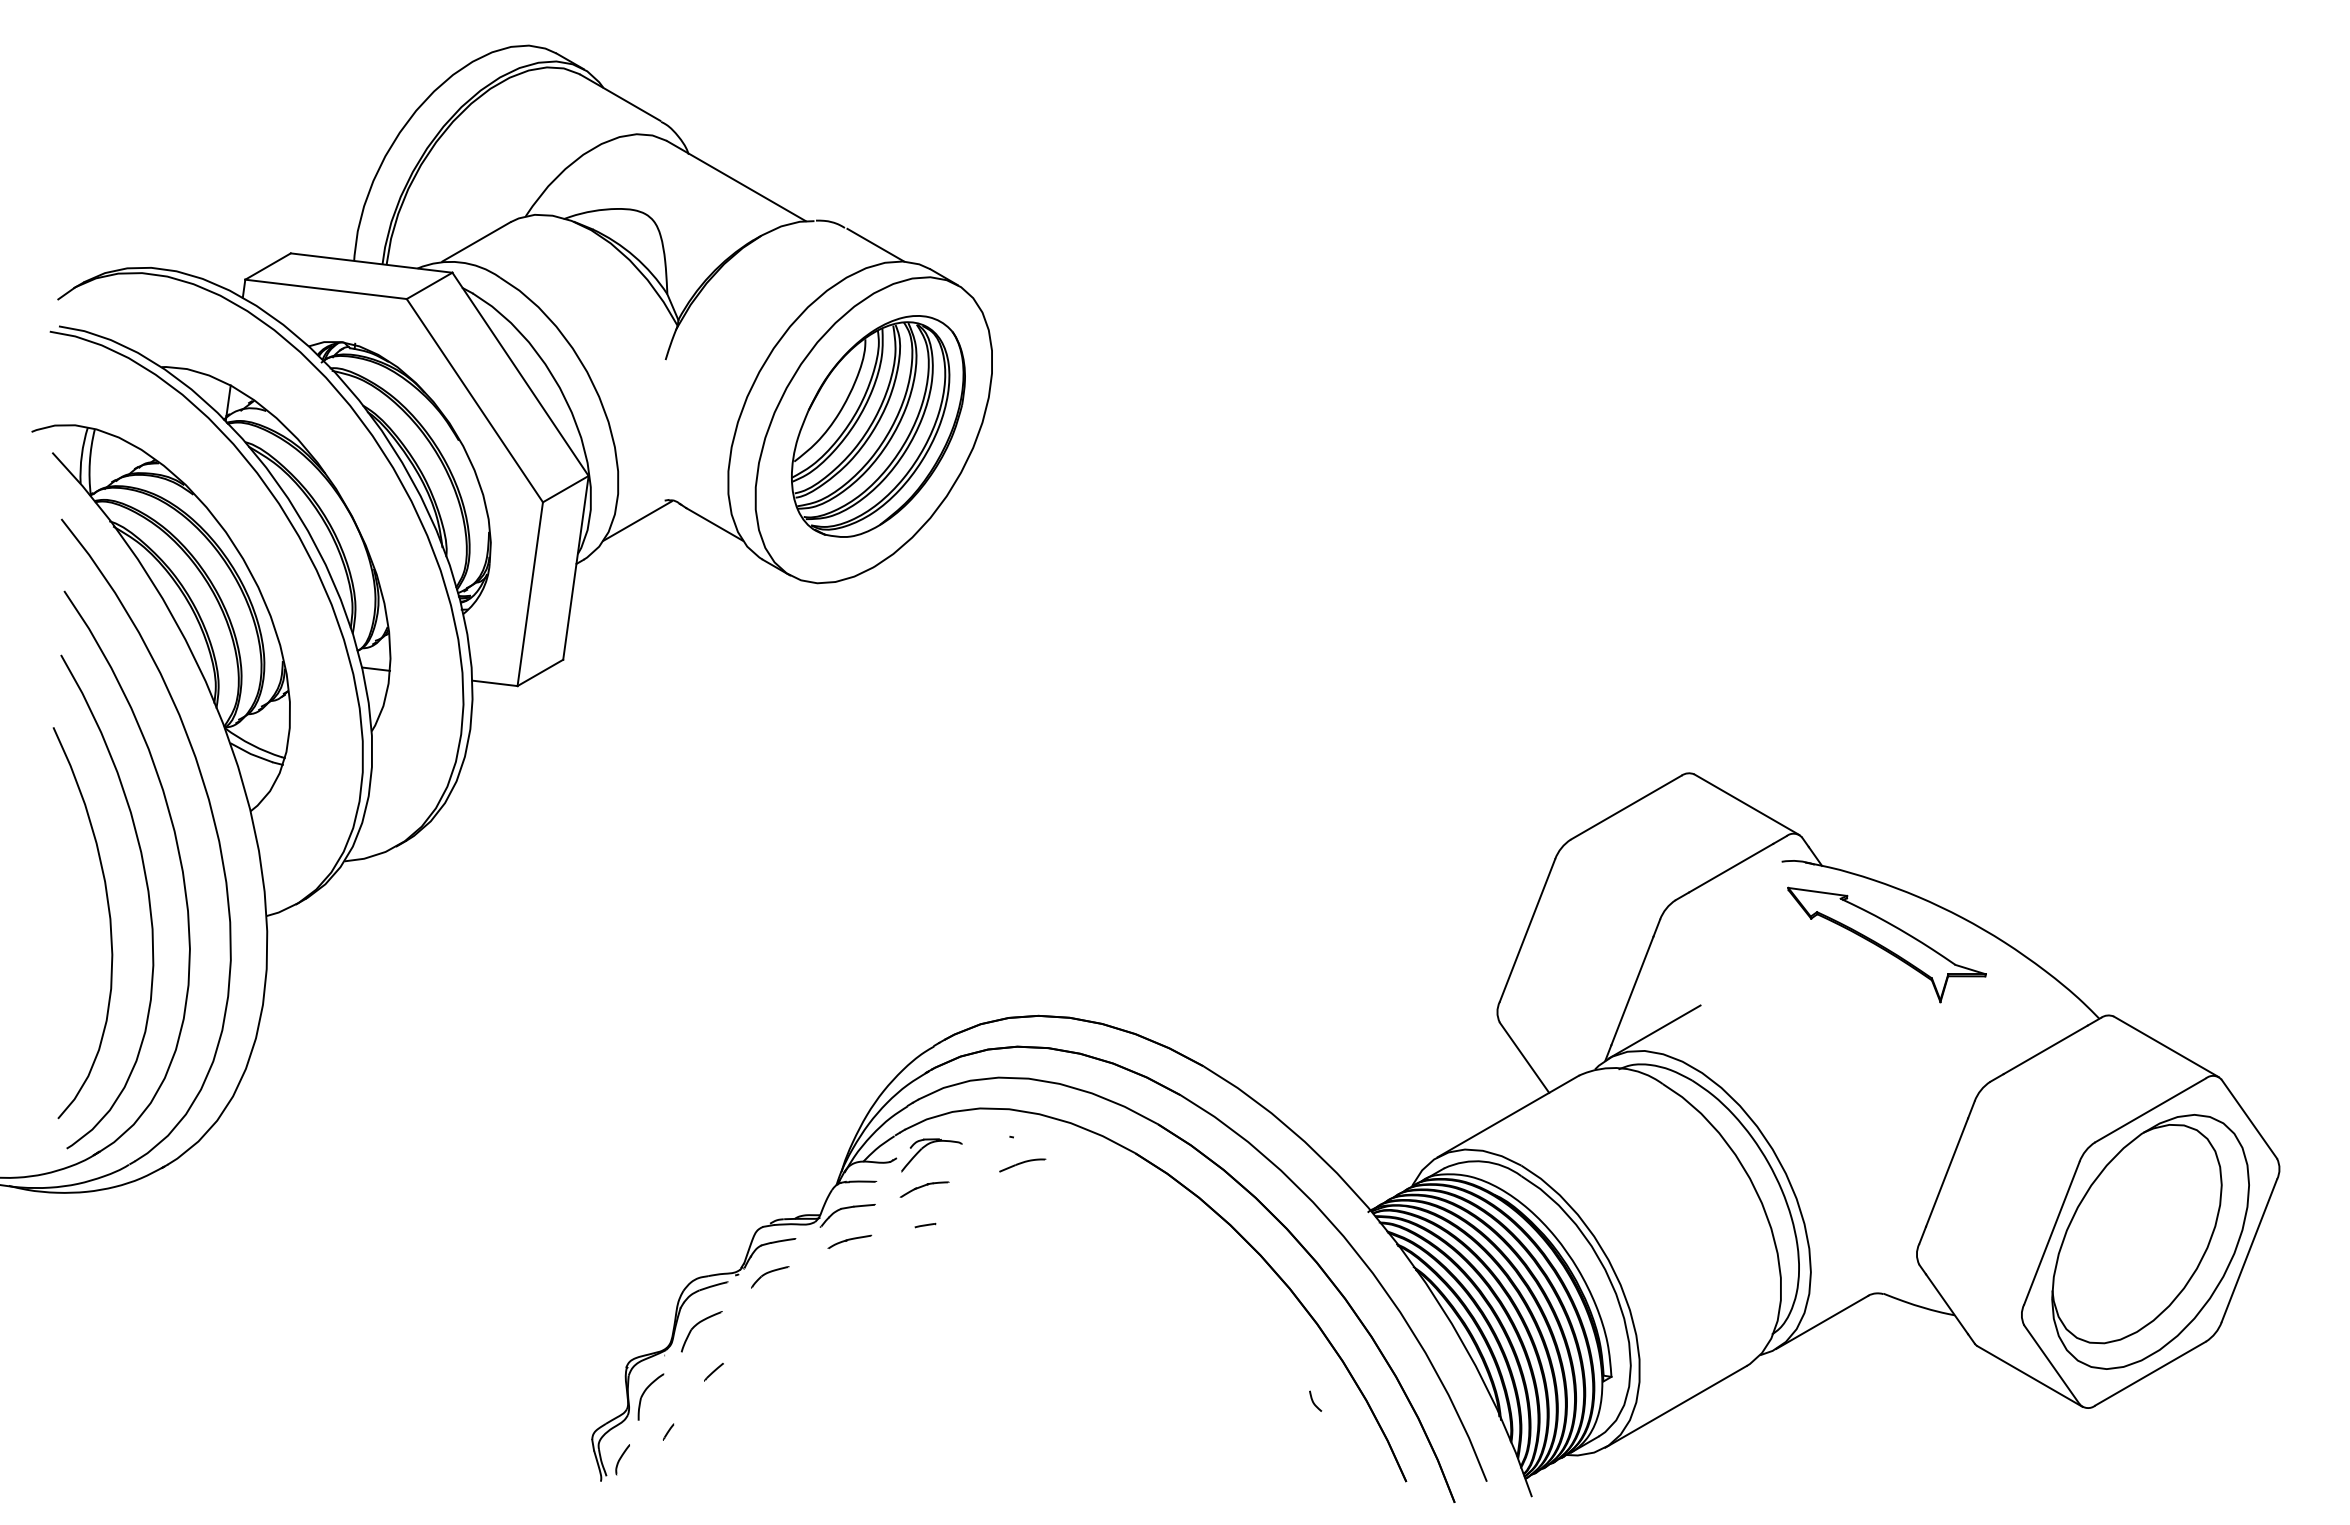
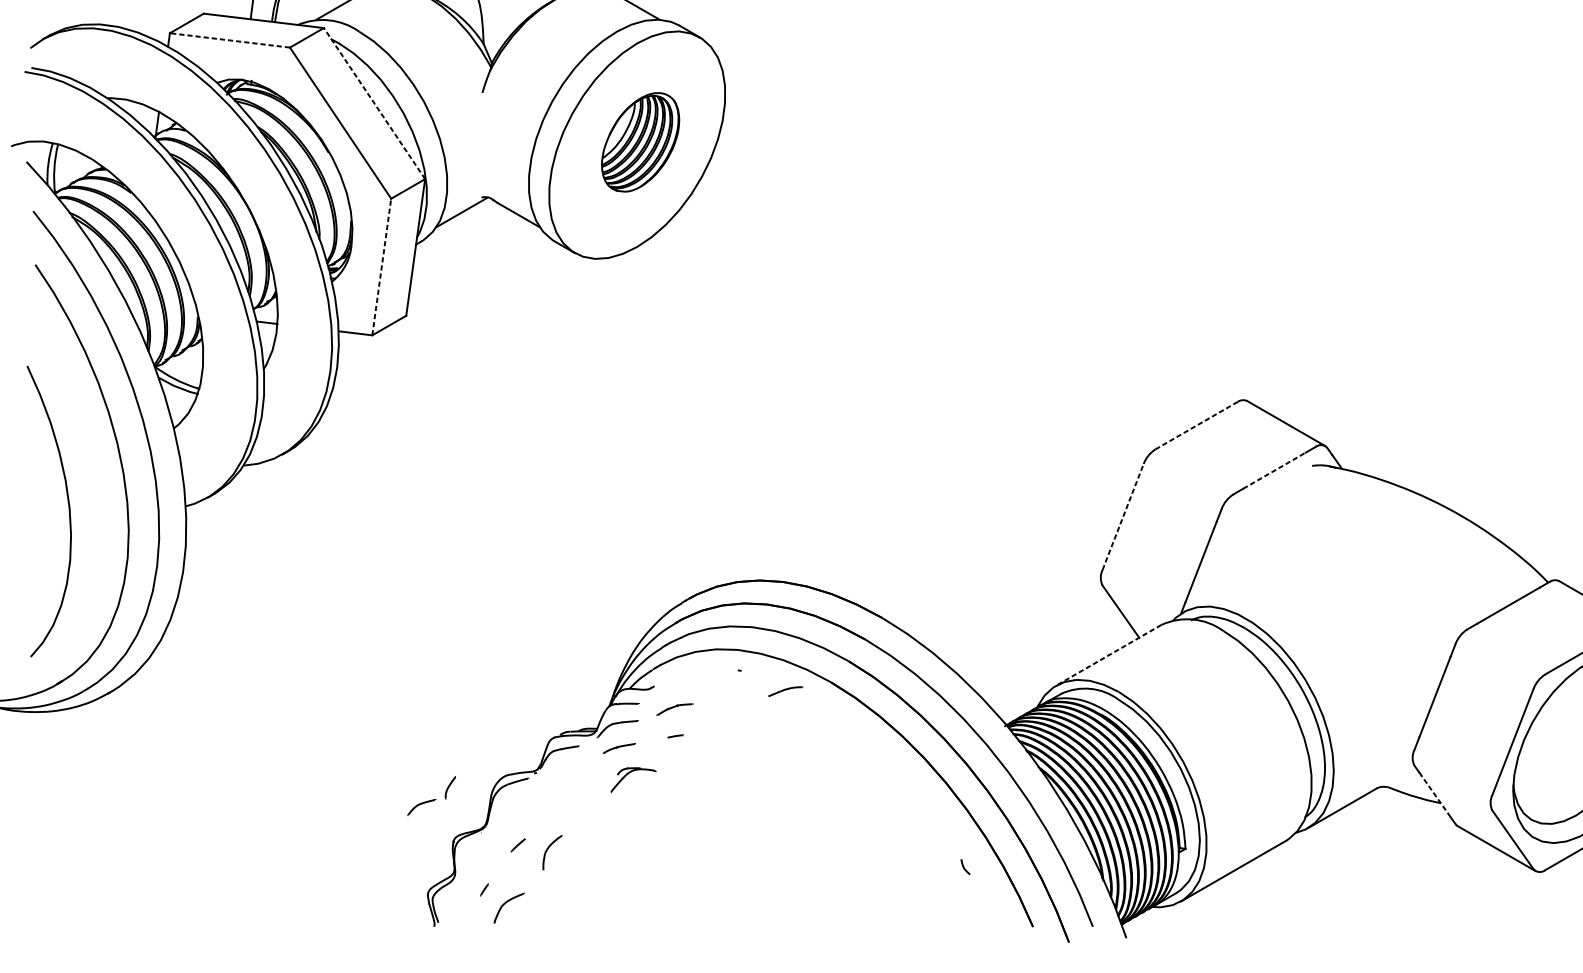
line: (325, 289) -> (229, 40), solid -> dashed
line: (520, 373) -> (374, 102), solid -> dashed
part: (878, 426) -> (640, 142), size x0.6
line: (530, 594) -> (381, 267), solid -> dashed
line: (1626, 807) -> (1196, 425), solid -> dashed
line: (1731, 868) -> (1274, 470), solid -> dashed
curve: (147, 894) -> (97, 490), removed
line: (1527, 929) -> (1123, 516), solid -> dashed
part: (1886, 944) -> (1389, 527), removed
line: (1654, 1031) -> (1217, 592), removed
line: (1508, 1116) -> (1108, 655), solid -> dashed
part: (925, 1147) -> (628, 774), moved
part: (1022, 1165) -> (785, 691), moved
part: (770, 1277) -> (422, 807), moved
line: (1947, 1304) -> (1435, 795), solid -> dashed
part: (697, 1325) -> (506, 903), moved
part: (645, 1392) -> (548, 849), moved
part: (622, 1459) -> (450, 787), moved

